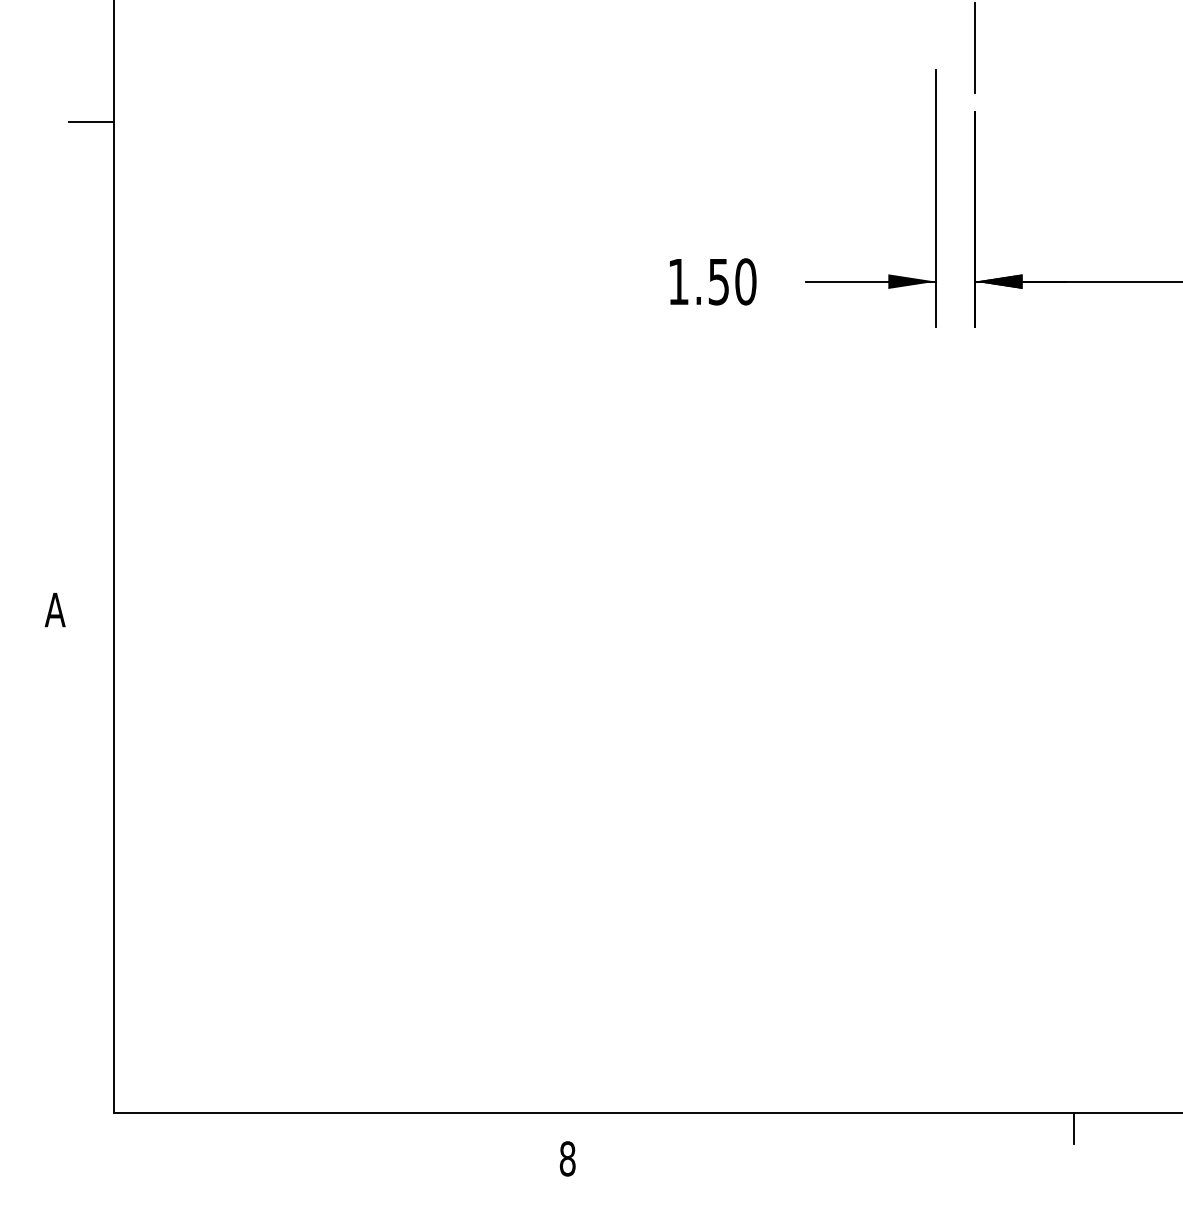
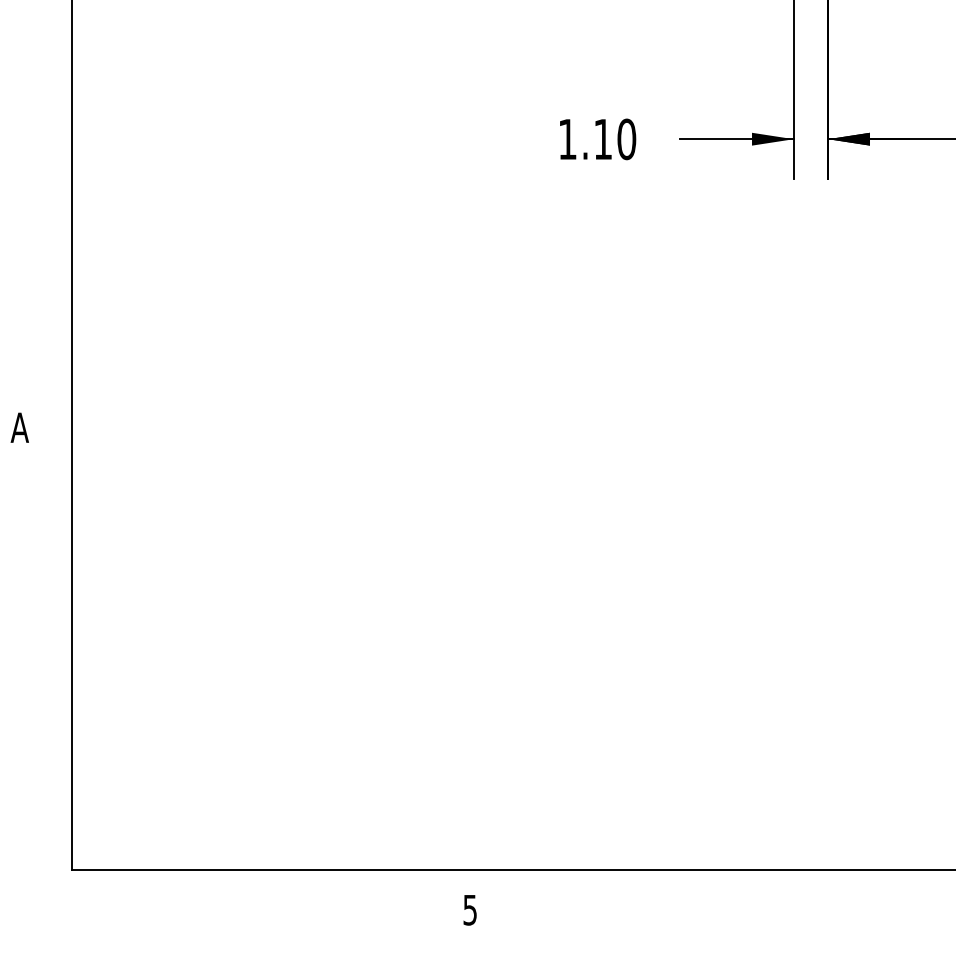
text: (718, 282) -> (602, 139), 1.50 -> 1.10
line: (1074, 1127) -> (915, 882), removed
text: (567, 1158) -> (470, 909), 8 -> 5

